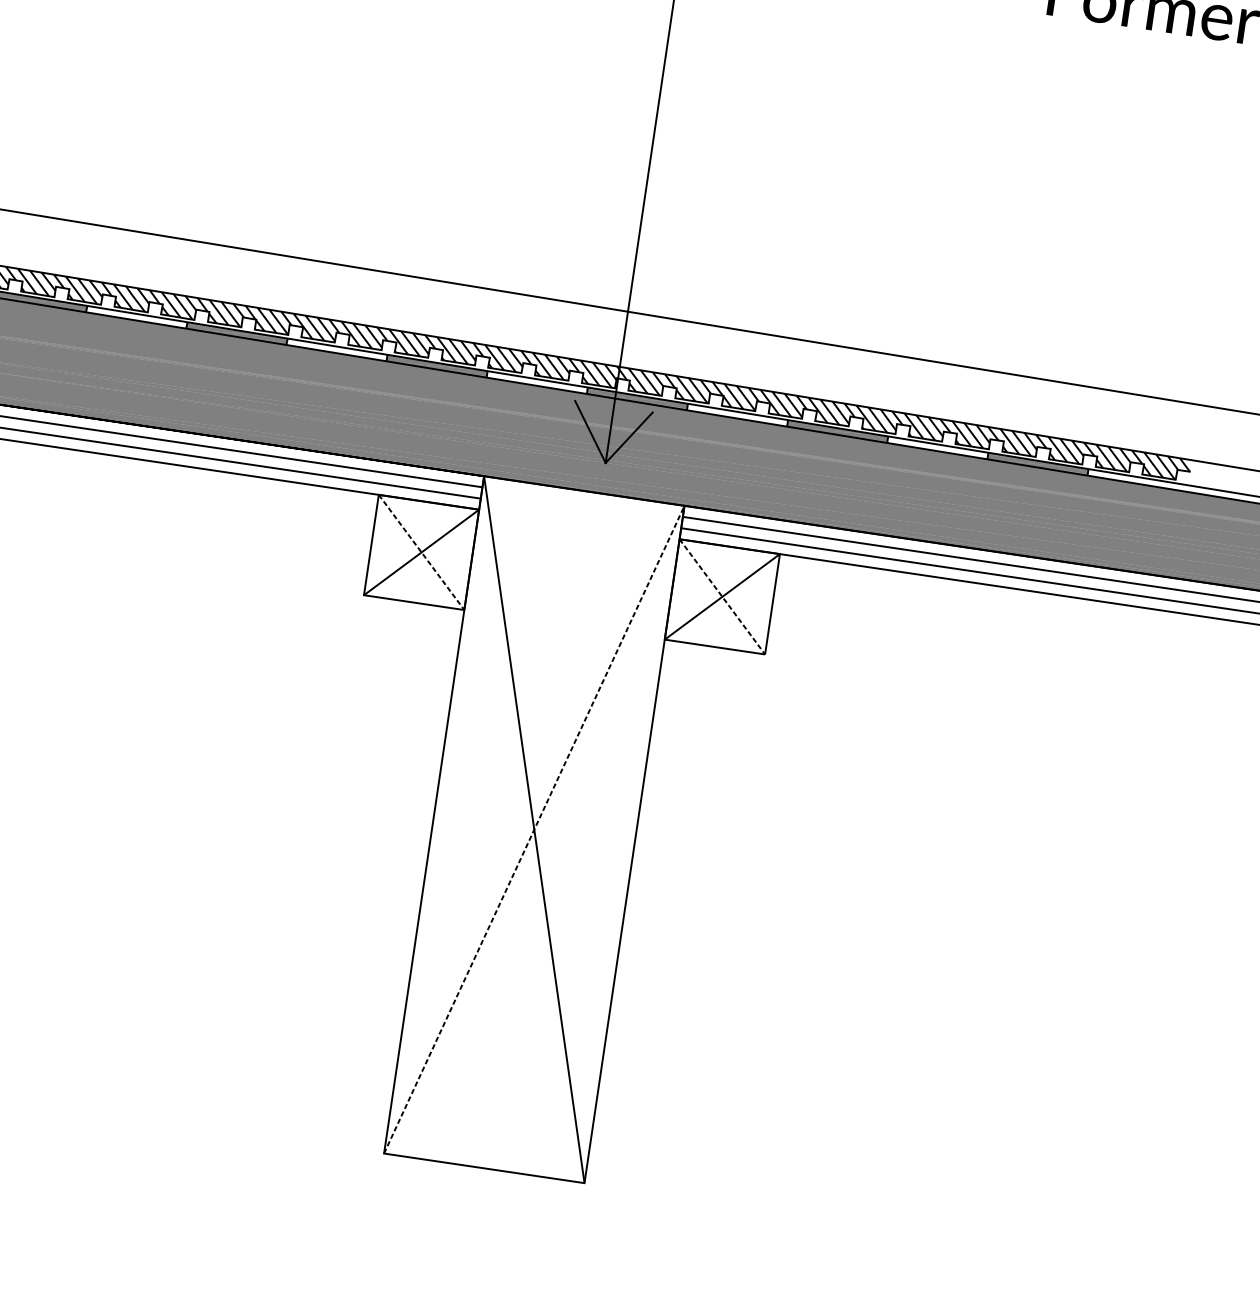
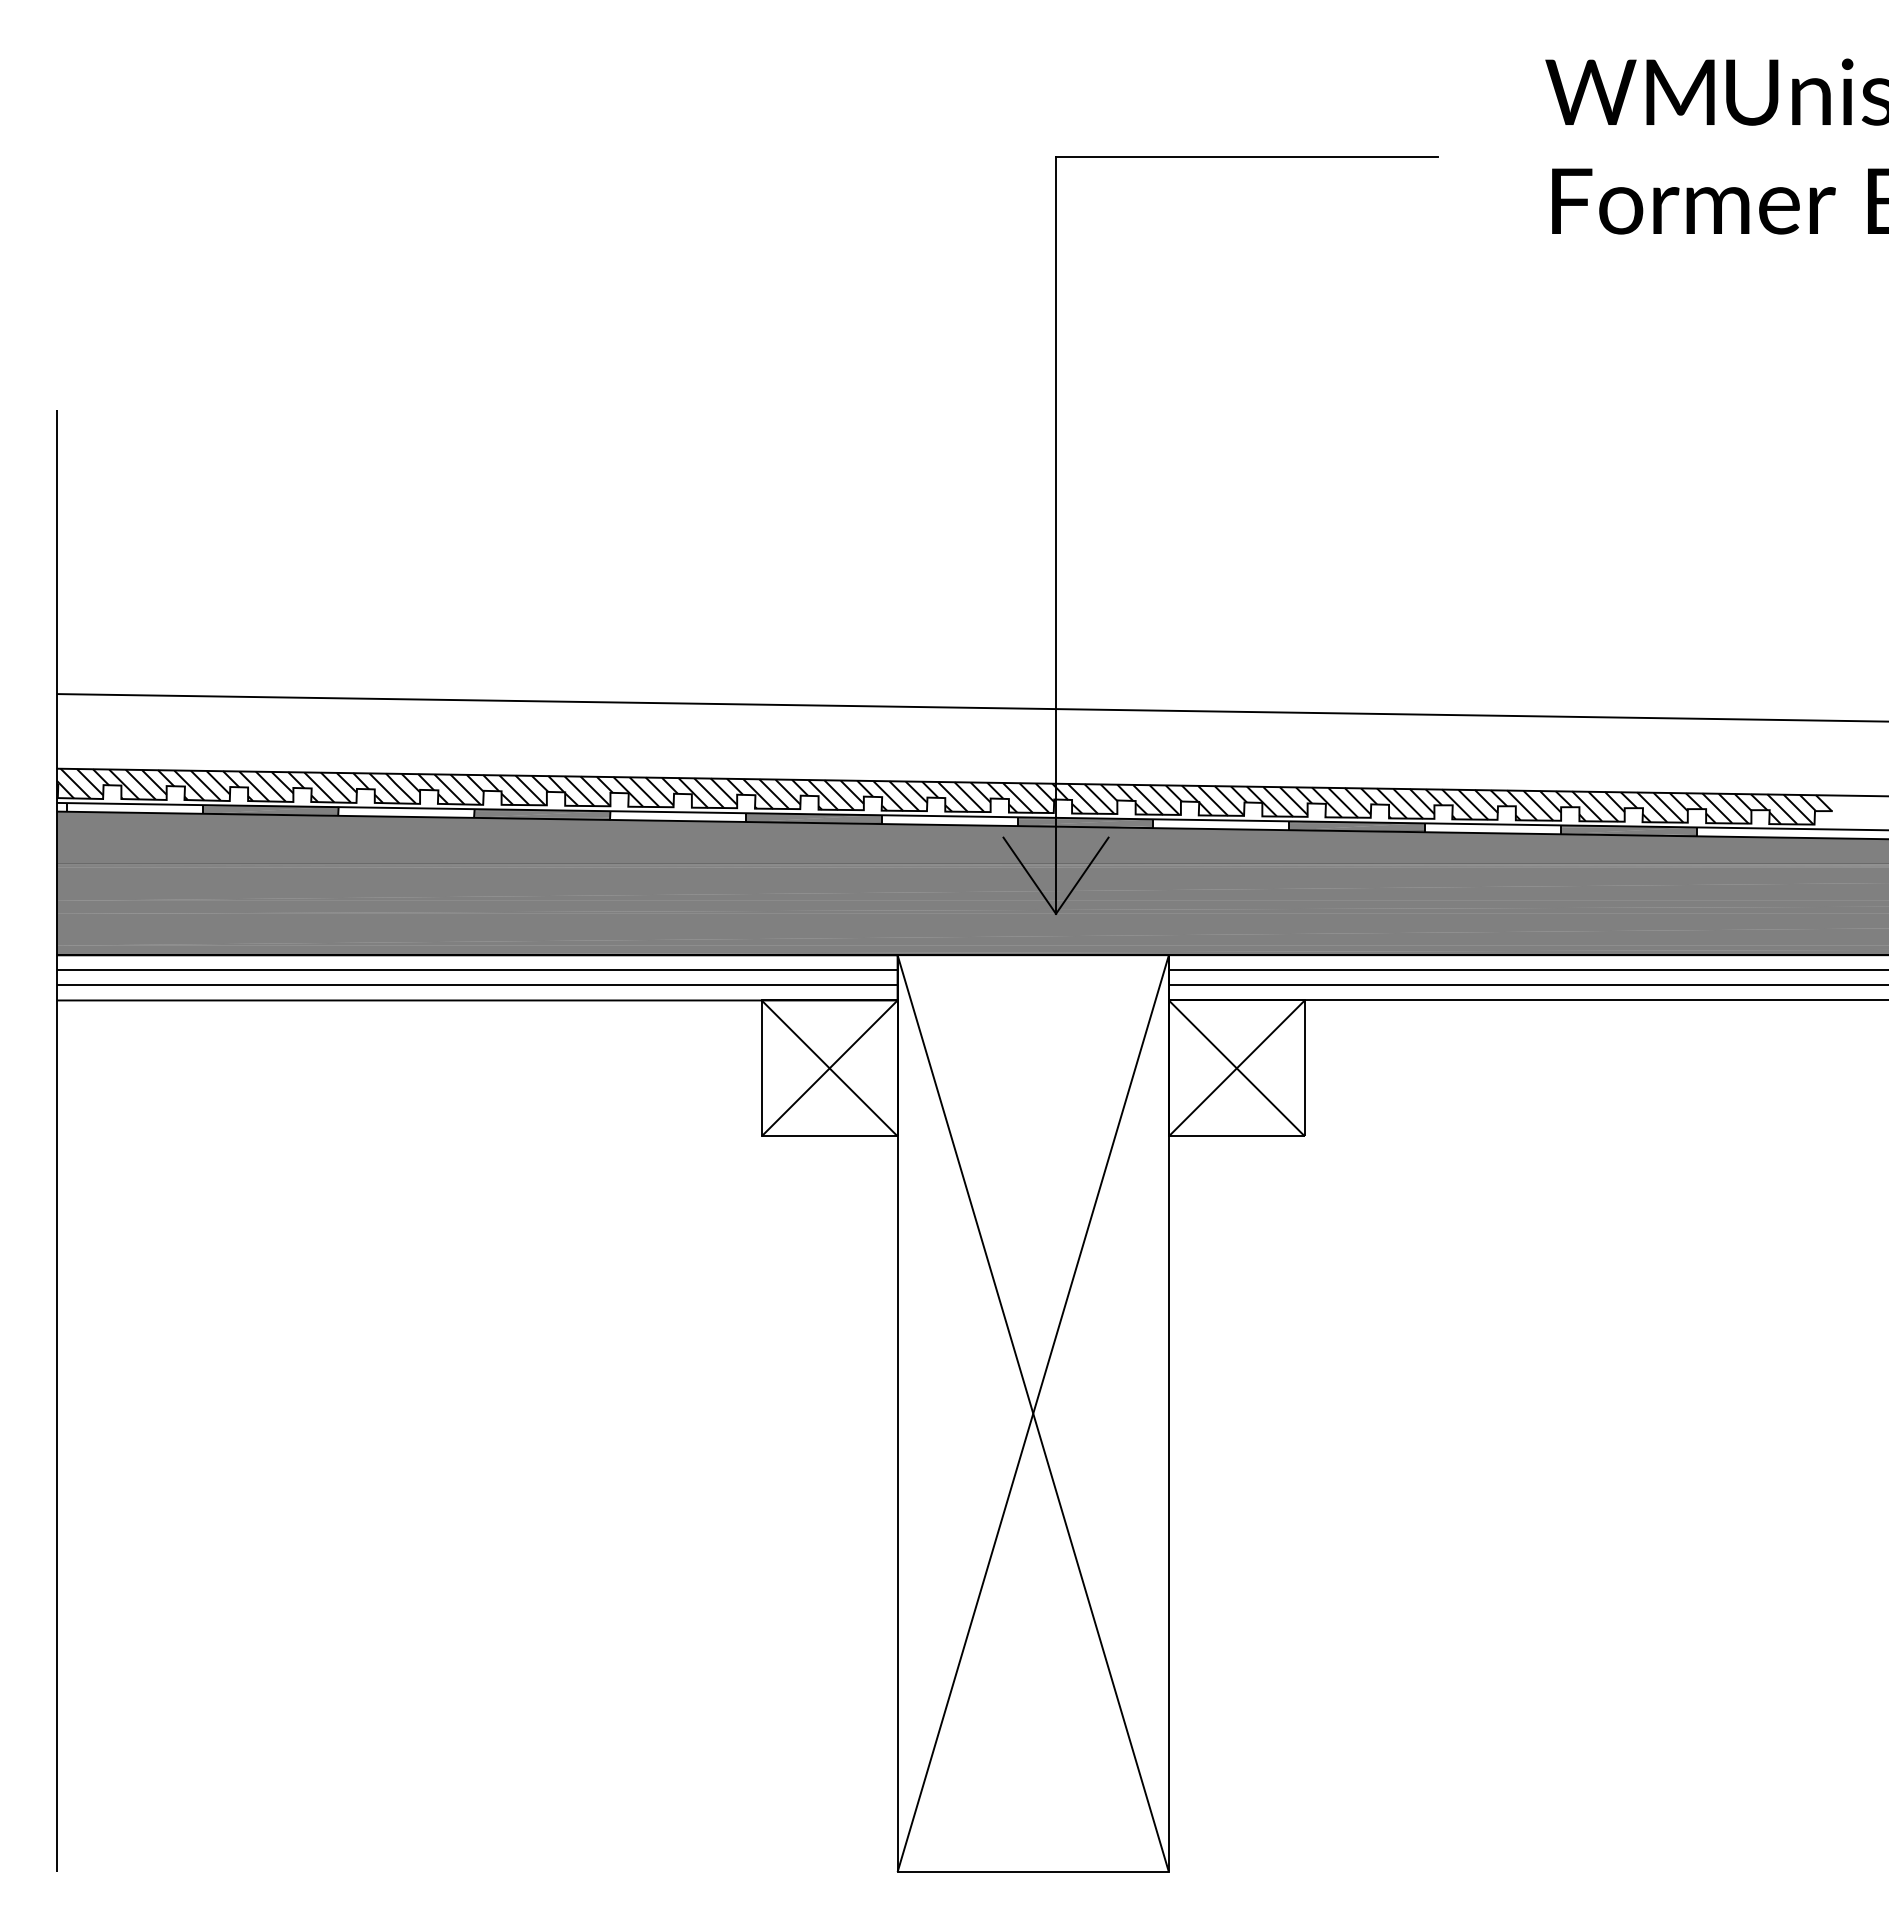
line: (422, 552) -> (830, 1068), dashed -> solid
line: (722, 597) -> (1237, 1068), dashed -> solid
line: (534, 829) -> (1033, 1413), dashed -> solid

